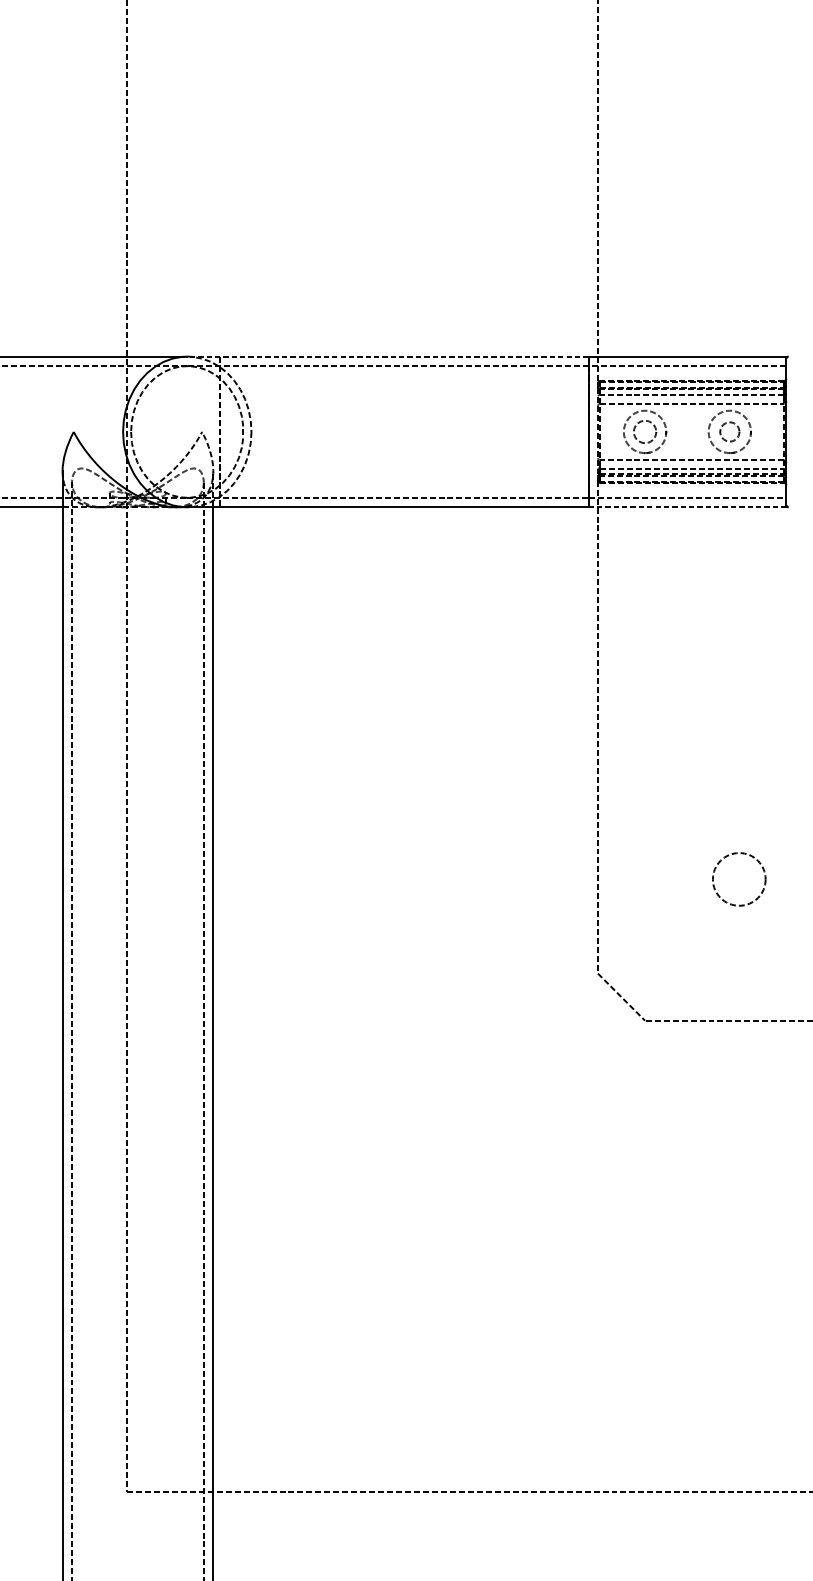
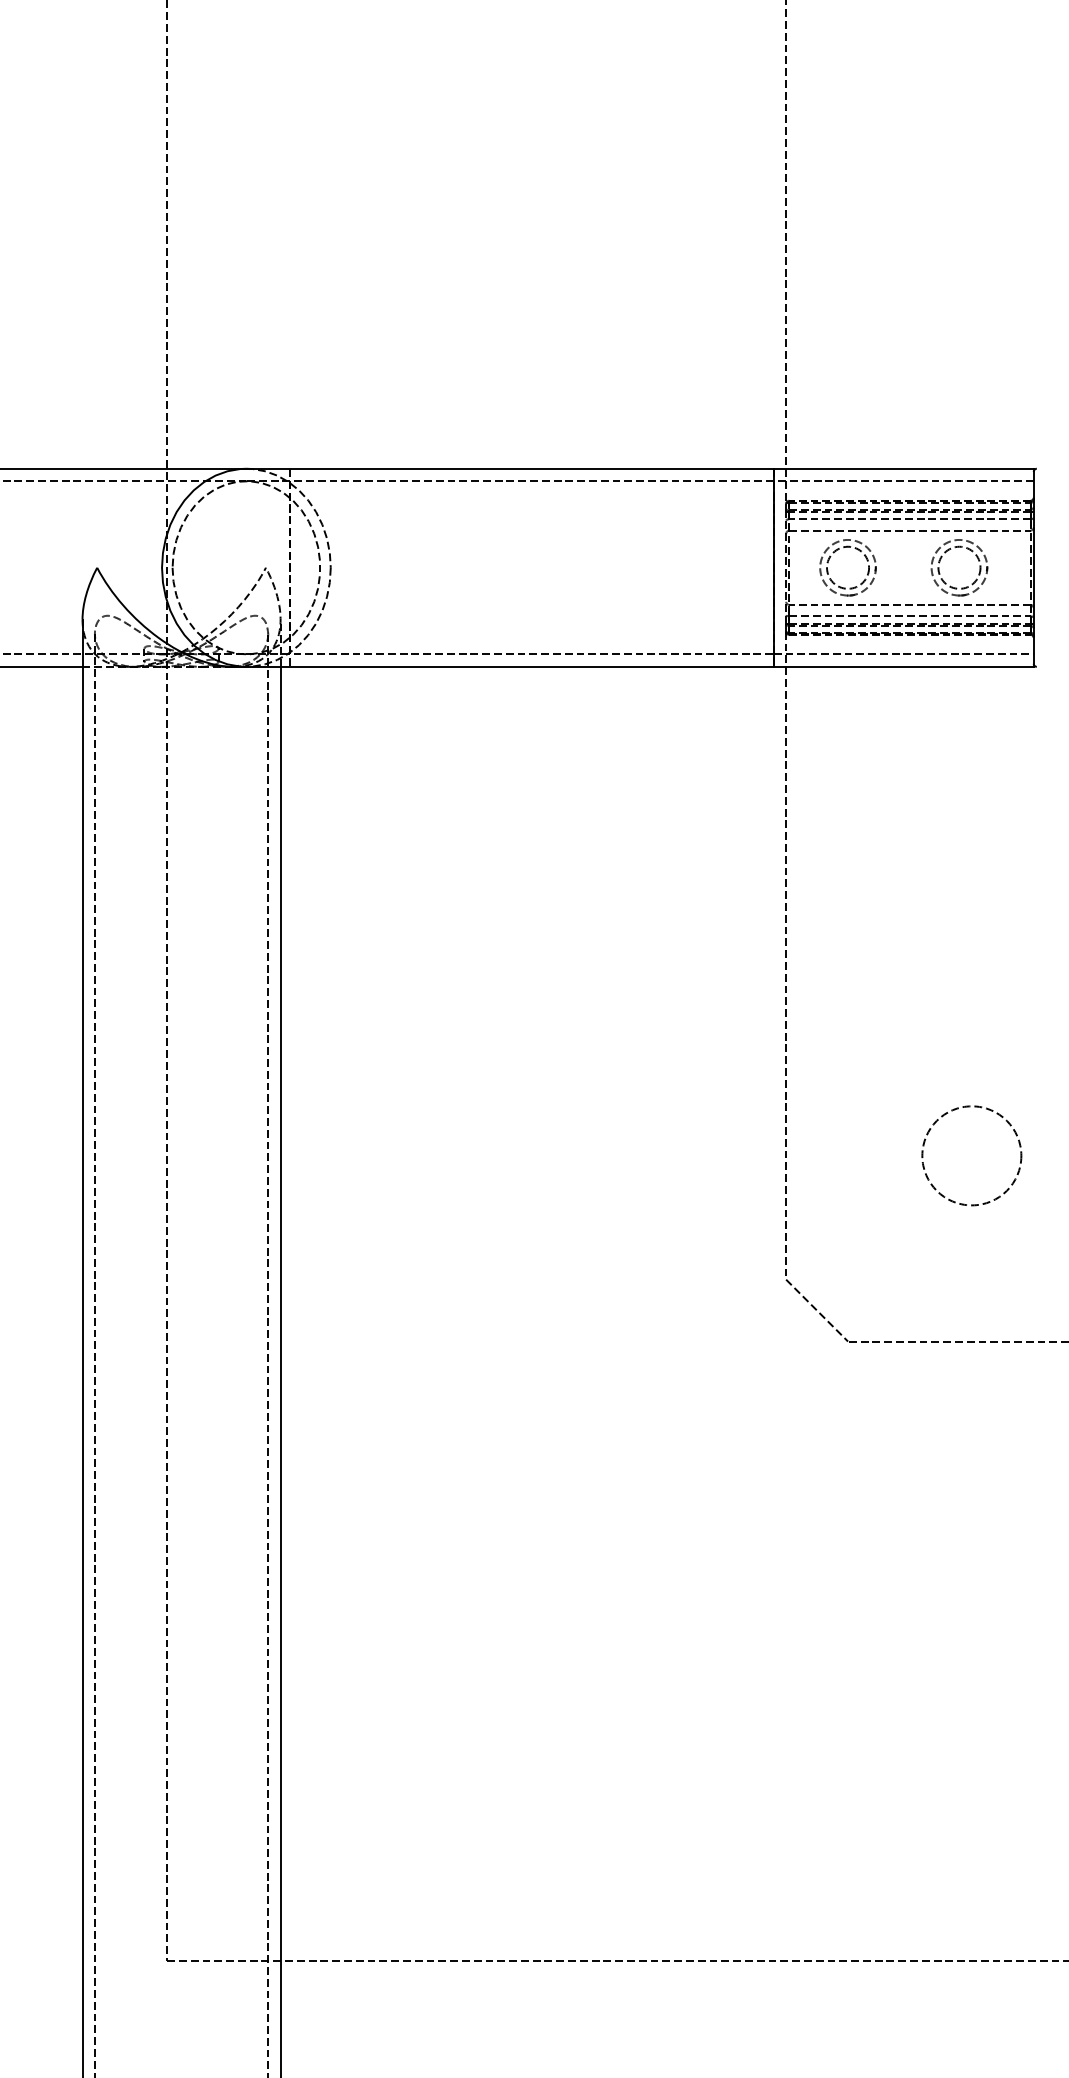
line: (388, 356) -> (510, 468), dashed -> solid
circle: (645, 431) -> (848, 567), size x1.43
circle: (729, 431) -> (959, 567), size x1.67
line: (687, 507) -> (903, 666), dashed -> solid
circle: (739, 879) -> (971, 1155), size x1.43

